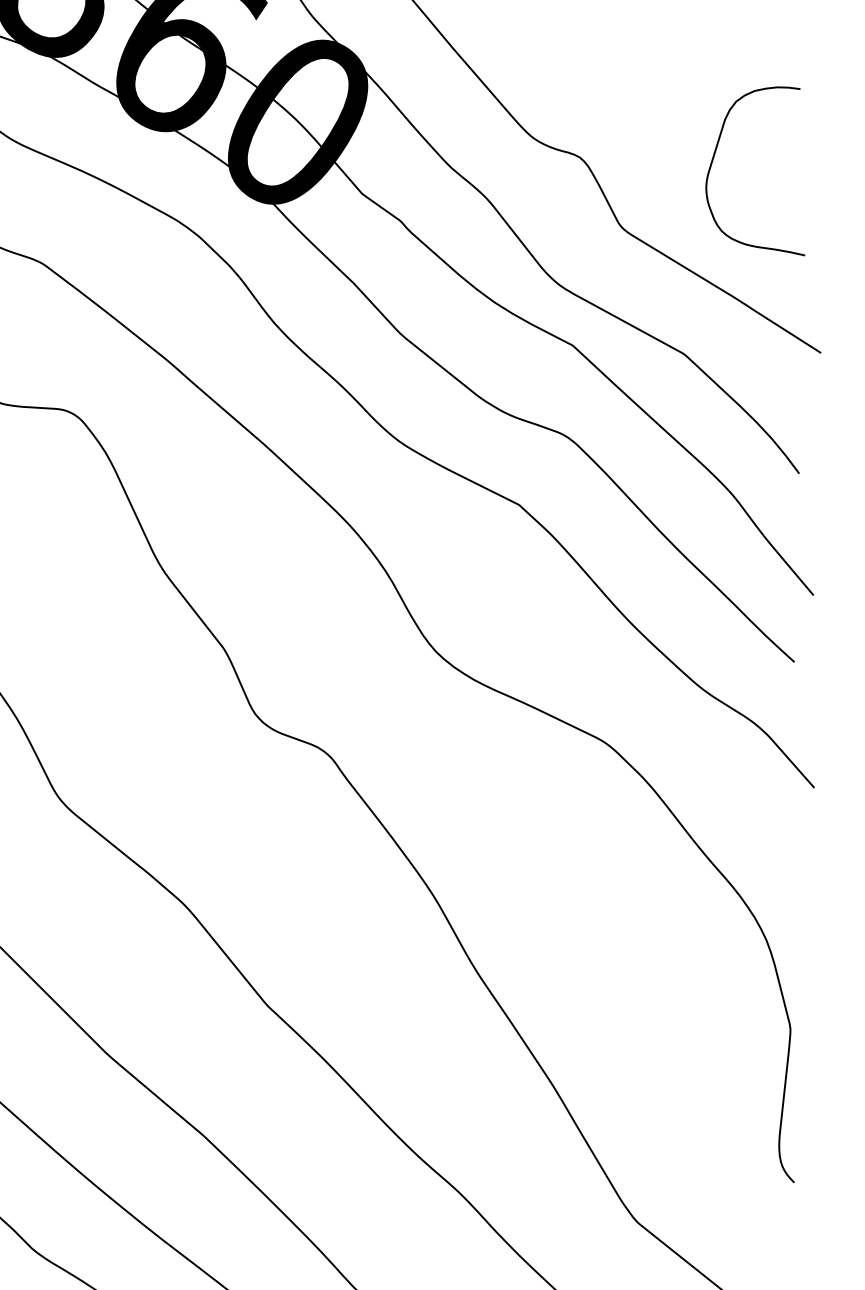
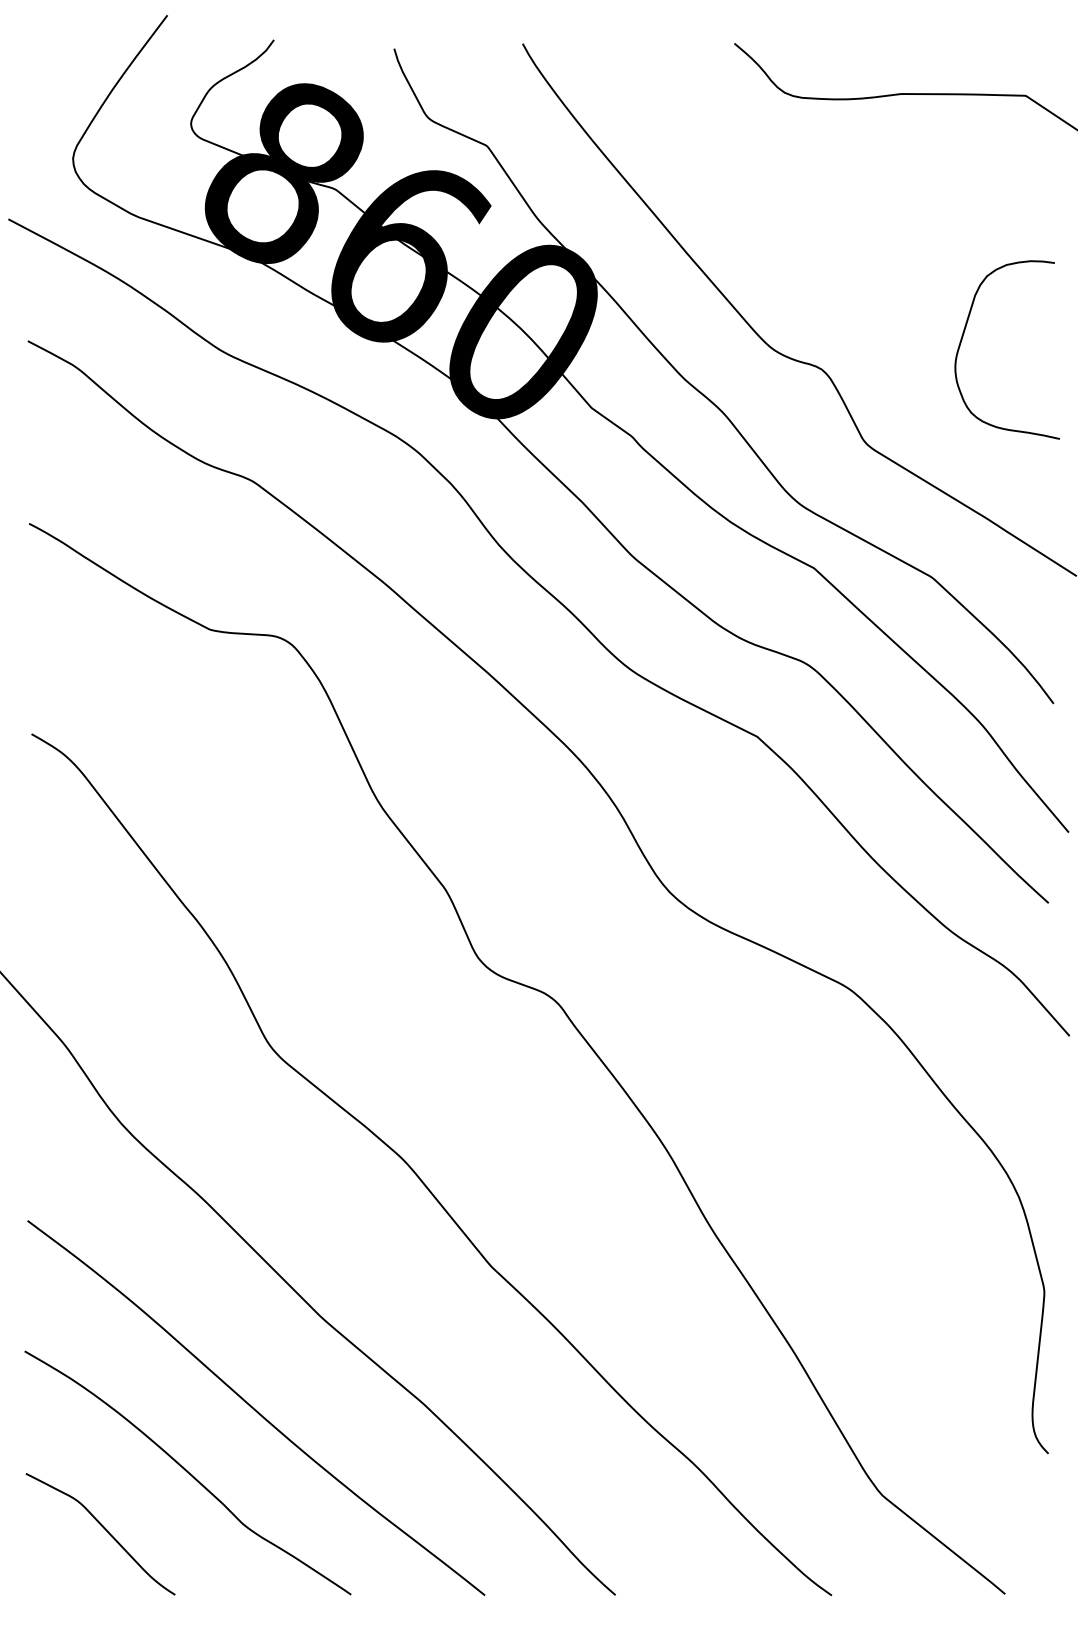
curve: (714, 159) -> (963, 337), moved

